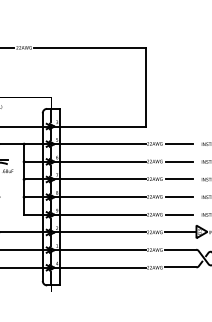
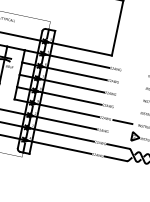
line: (179, 144) -> (132, 73), removed
line: (179, 161) -> (130, 84), removed
line: (179, 179) -> (127, 97), removed
line: (179, 197) -> (125, 109), removed
line: (180, 232) -> (120, 134), removed

